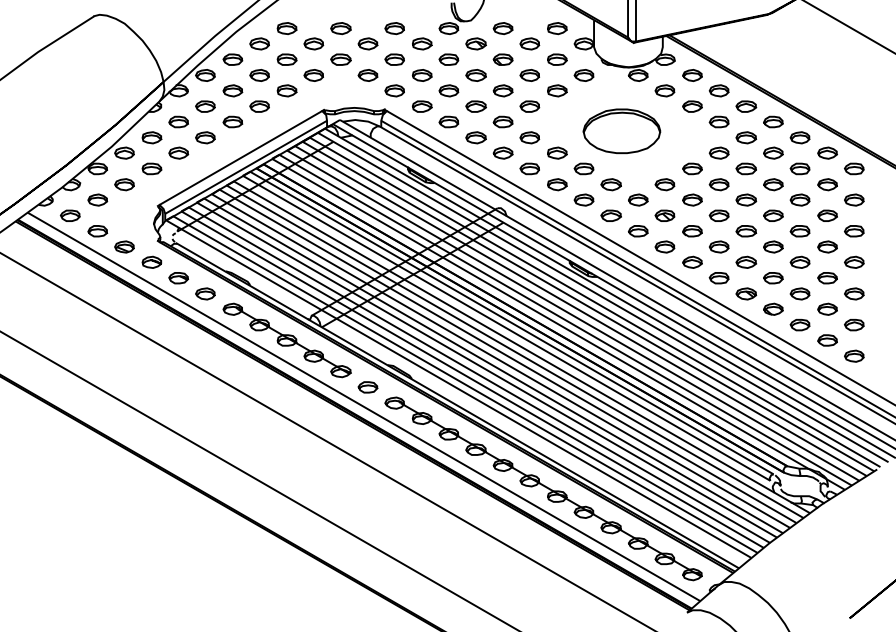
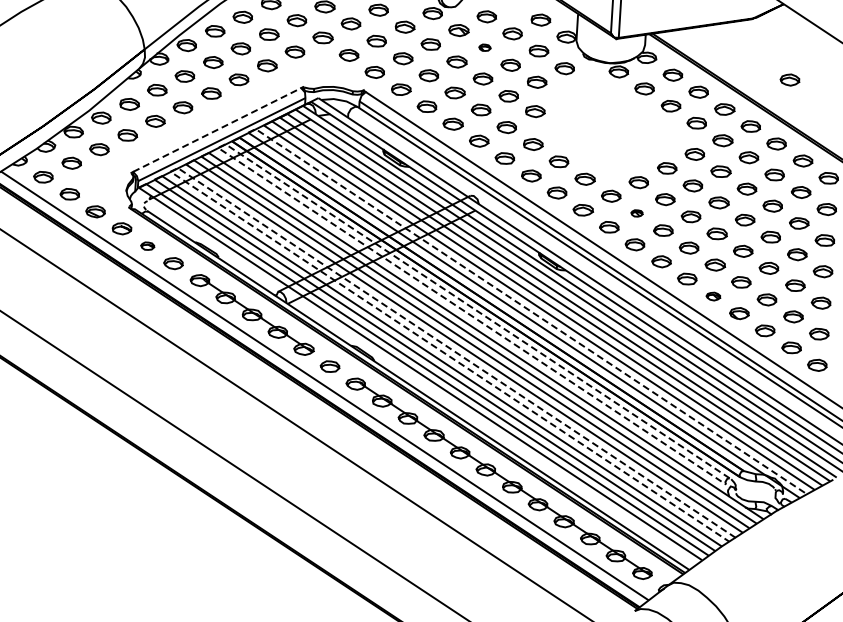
part: (502, 59) -> (484, 47), size x0.6
curve: (809, 71) -> (790, 78), added
curve: (557, 118) -> (535, 109), added
part: (621, 131) -> (598, 126), removed
line: (240, 158) -> (216, 130), solid -> dashed
line: (244, 174) -> (219, 146), solid -> dashed
line: (200, 200) -> (174, 169), solid -> dashed
part: (664, 215) -> (636, 213), size x0.6
part: (178, 278) -> (147, 246), size x0.7
part: (746, 293) -> (713, 296), size x0.7
line: (561, 317) -> (527, 308), solid -> dashed

